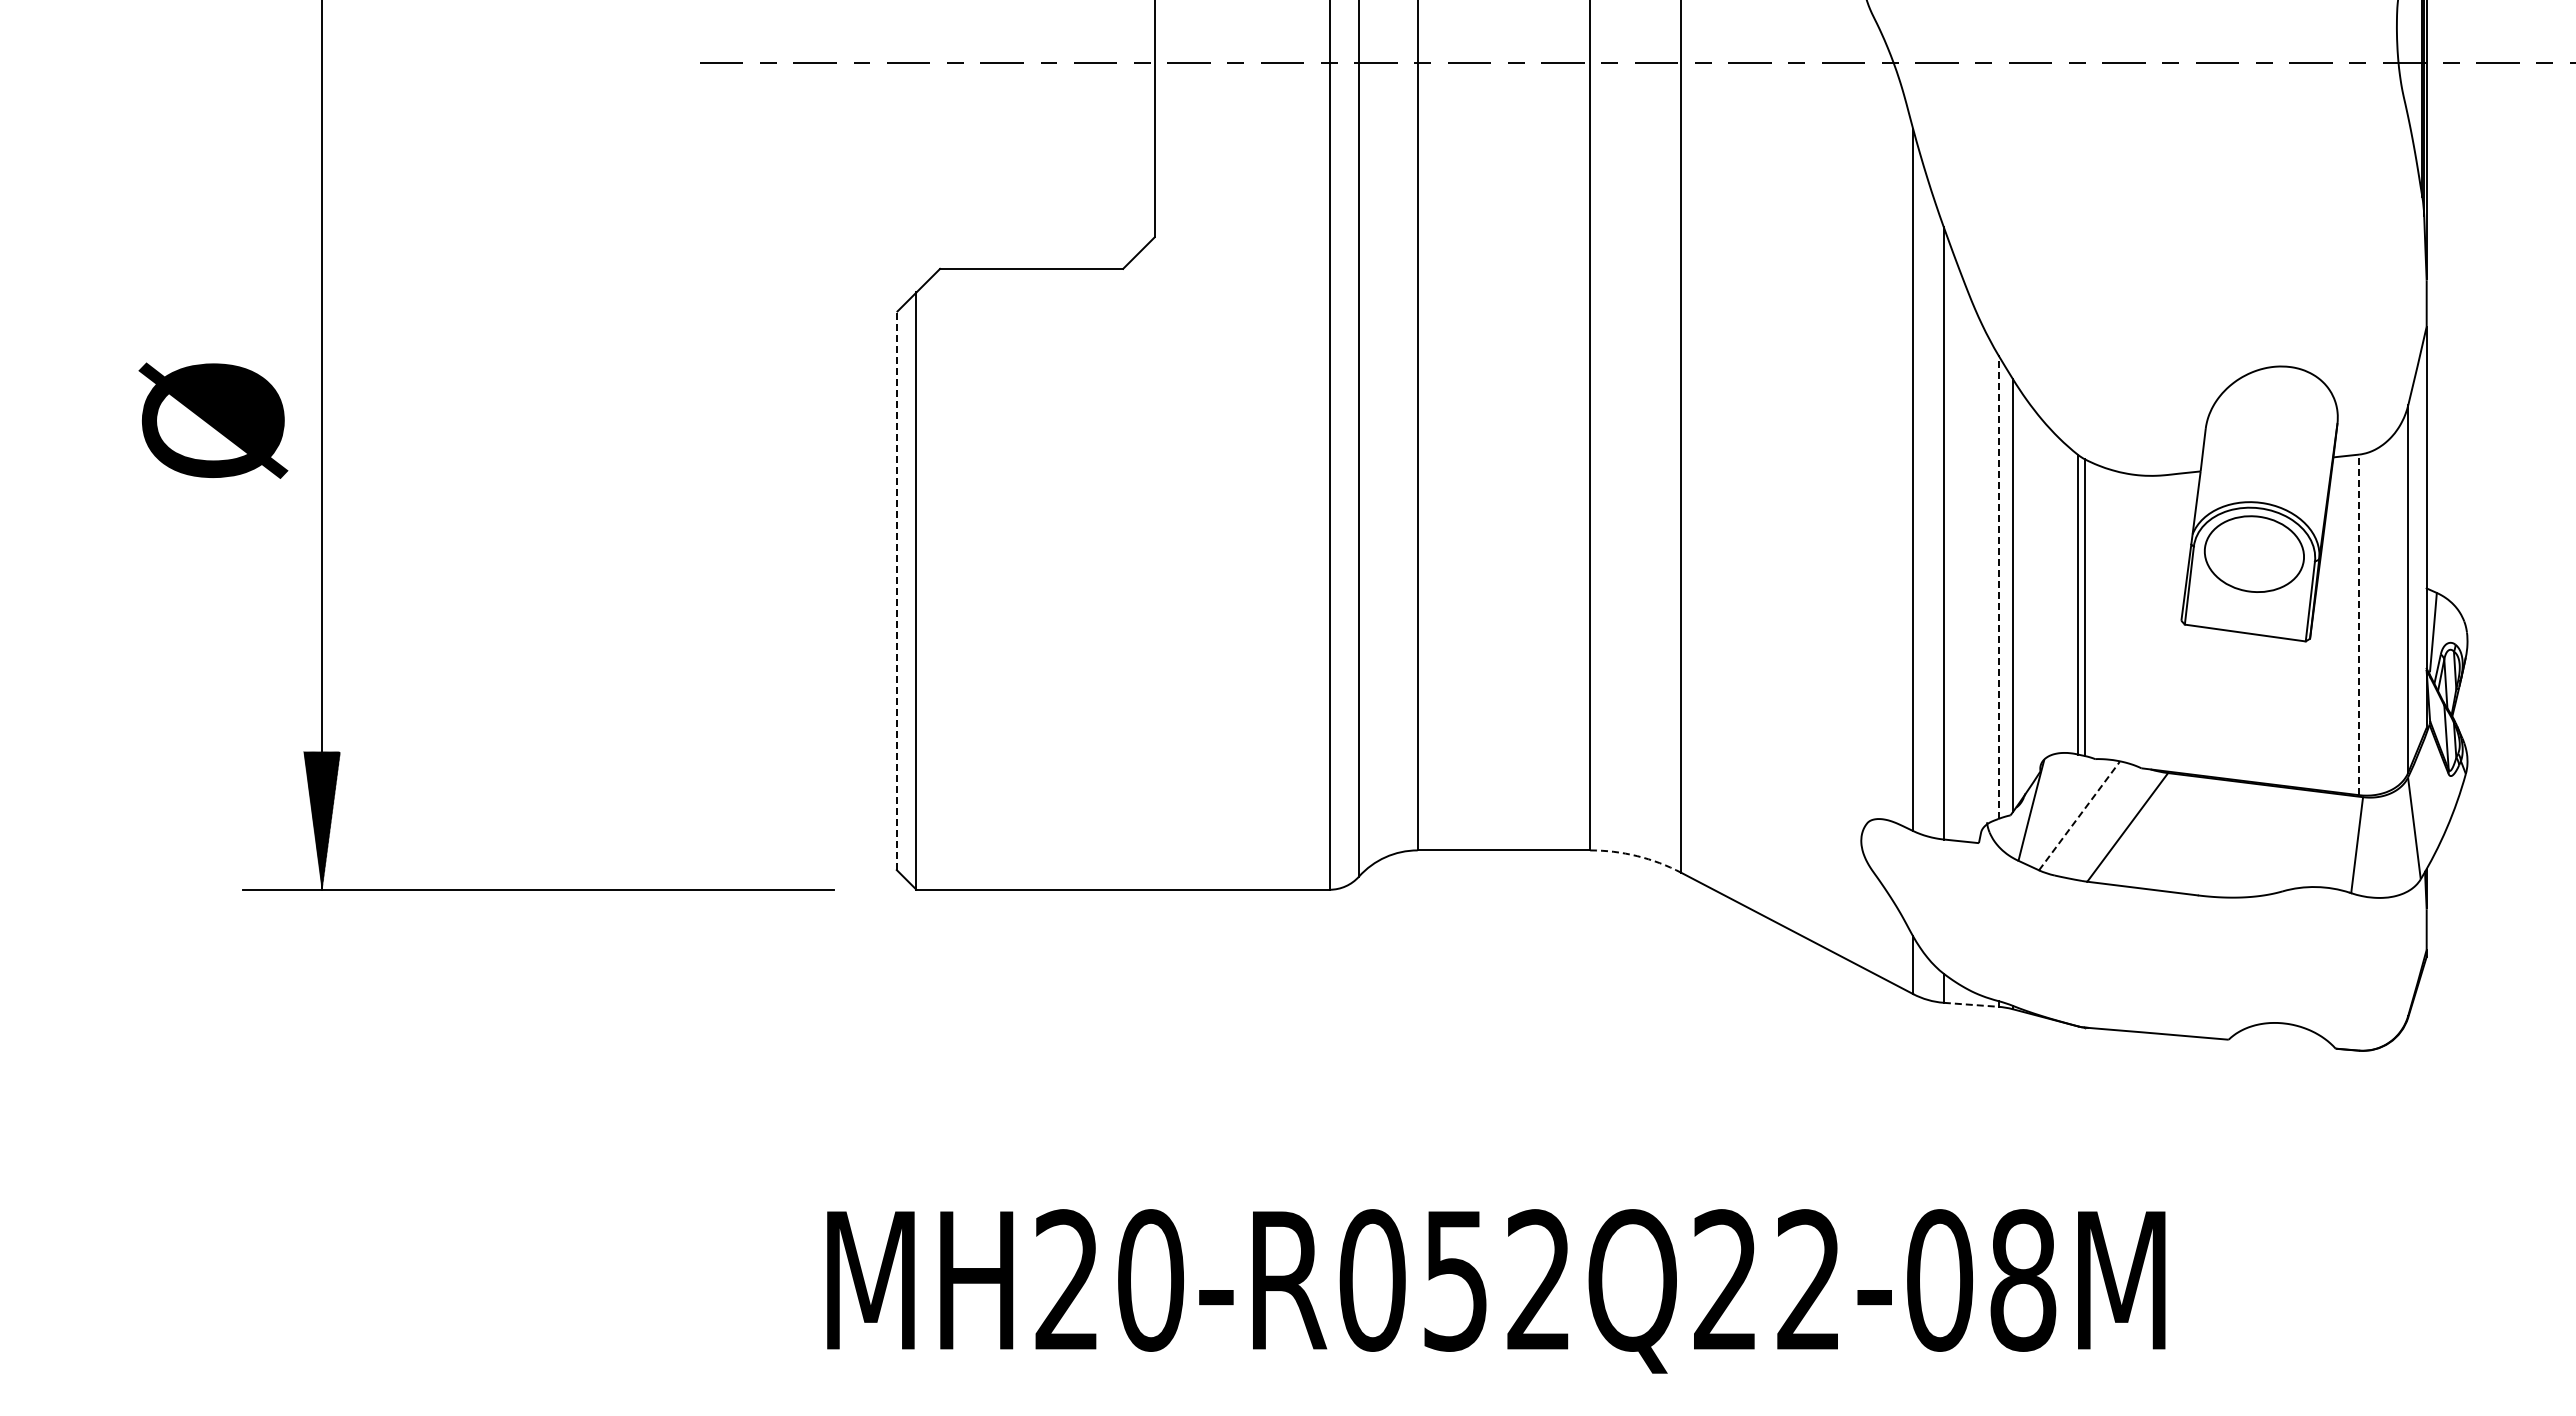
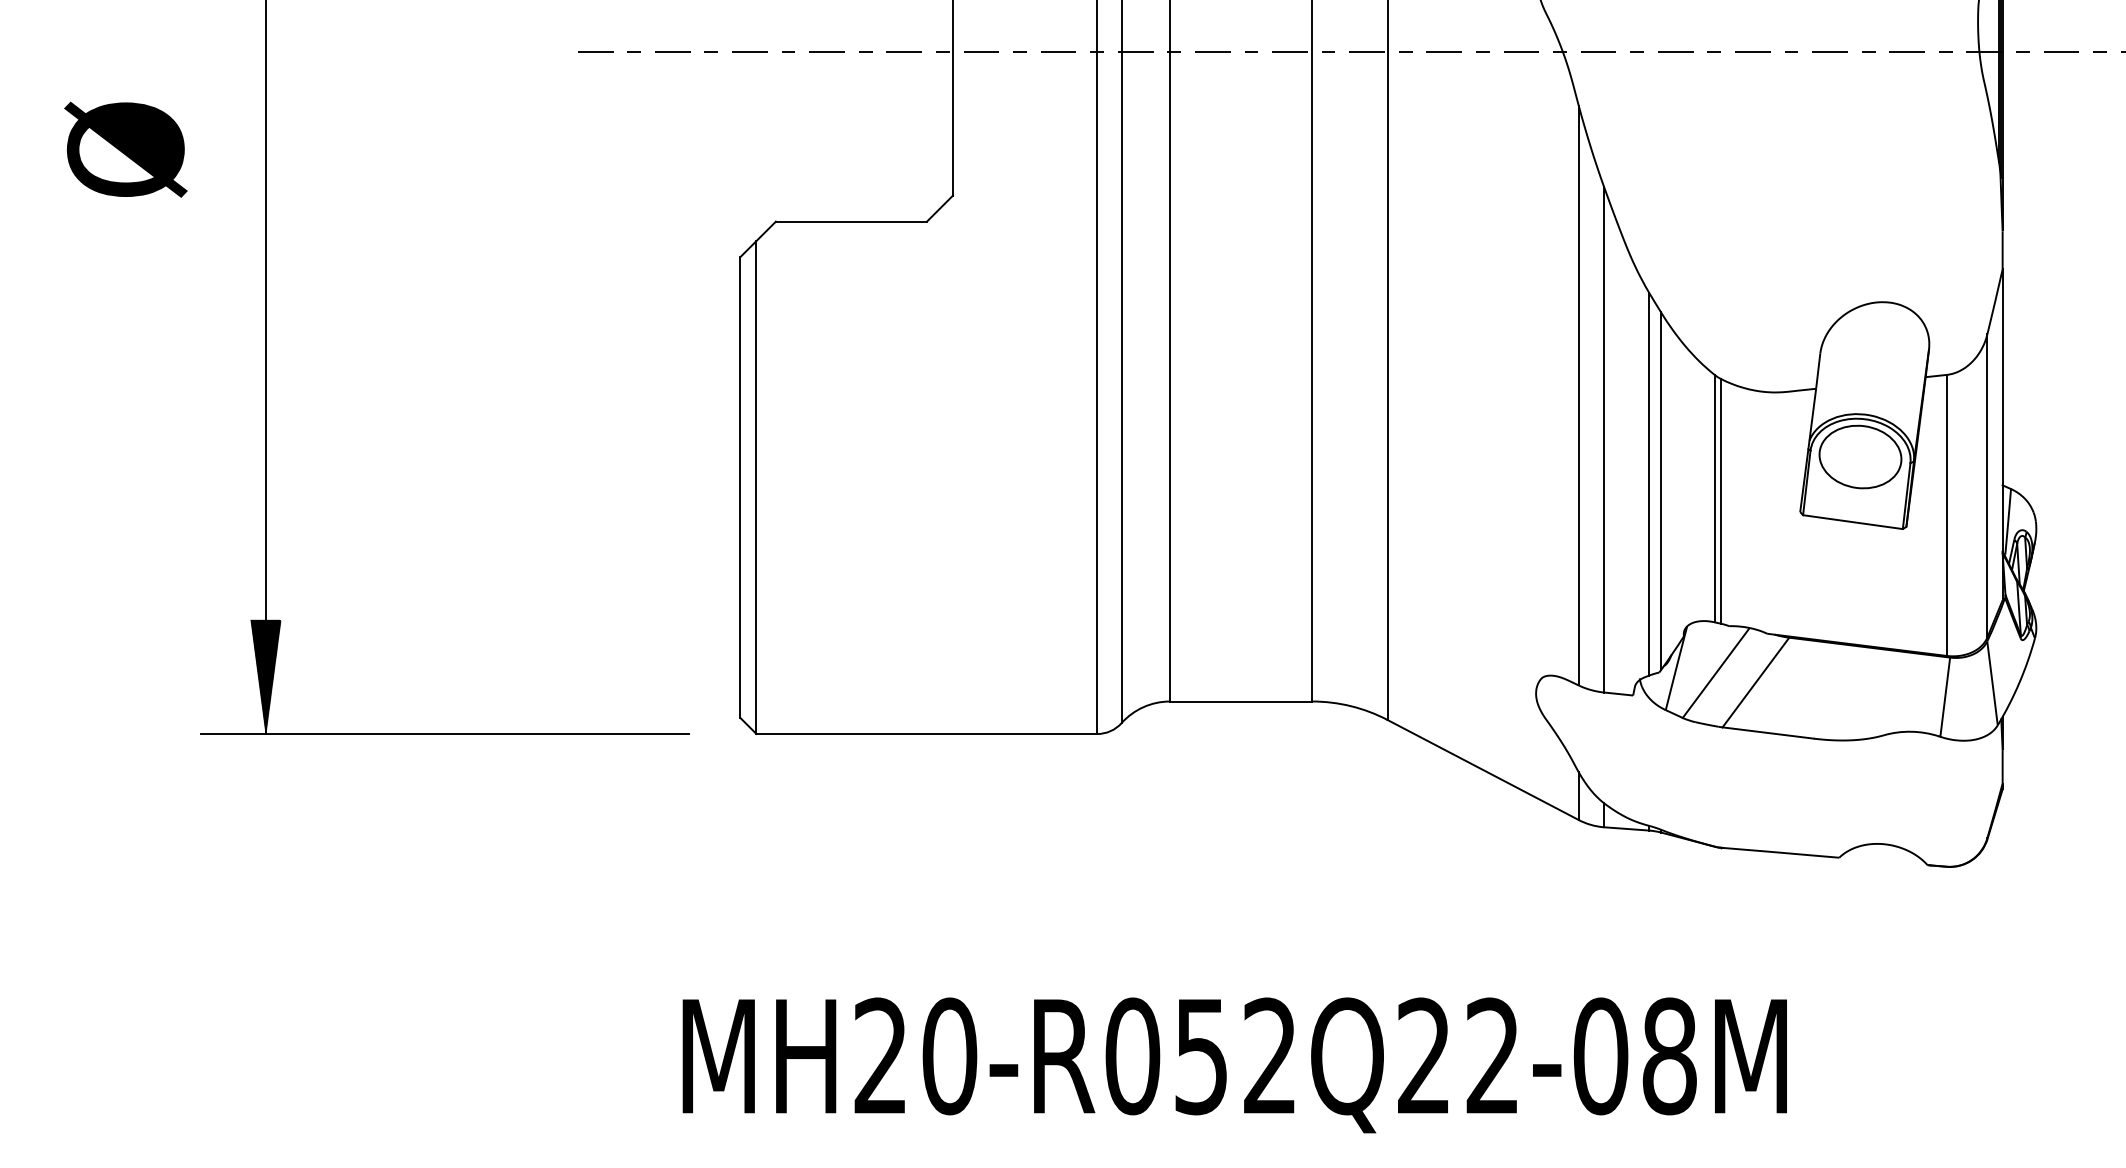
text: (213, 420) -> (125, 149), moved
line: (1998, 587) -> (1649, 484), dashed -> solid
line: (896, 591) -> (739, 487), dashed -> solid
line: (2359, 624) -> (1947, 515), dashed -> solid
line: (2079, 816) -> (1716, 673), dashed -> solid
arc: (1637, 856) -> (1351, 706), dashed -> solid
line: (1971, 1004) -> (1627, 828), dashed -> solid

